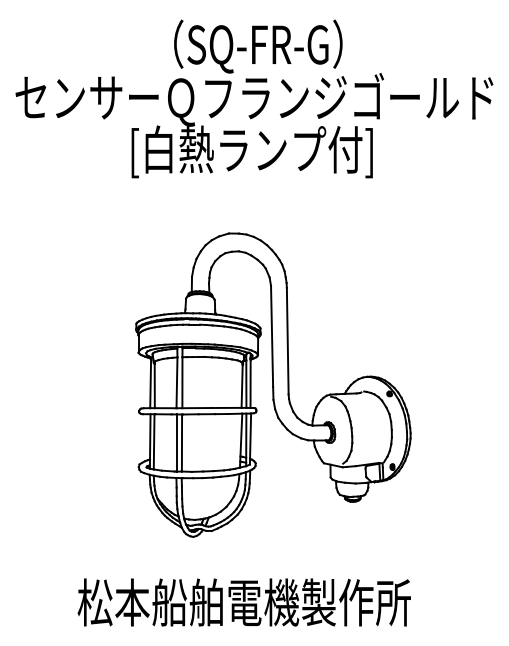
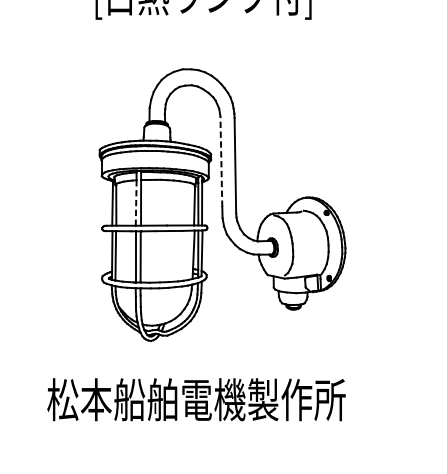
line: (272, 336) -> (221, 161), solid -> dashed
line: (176, 383) -> (135, 203), solid -> dashed

